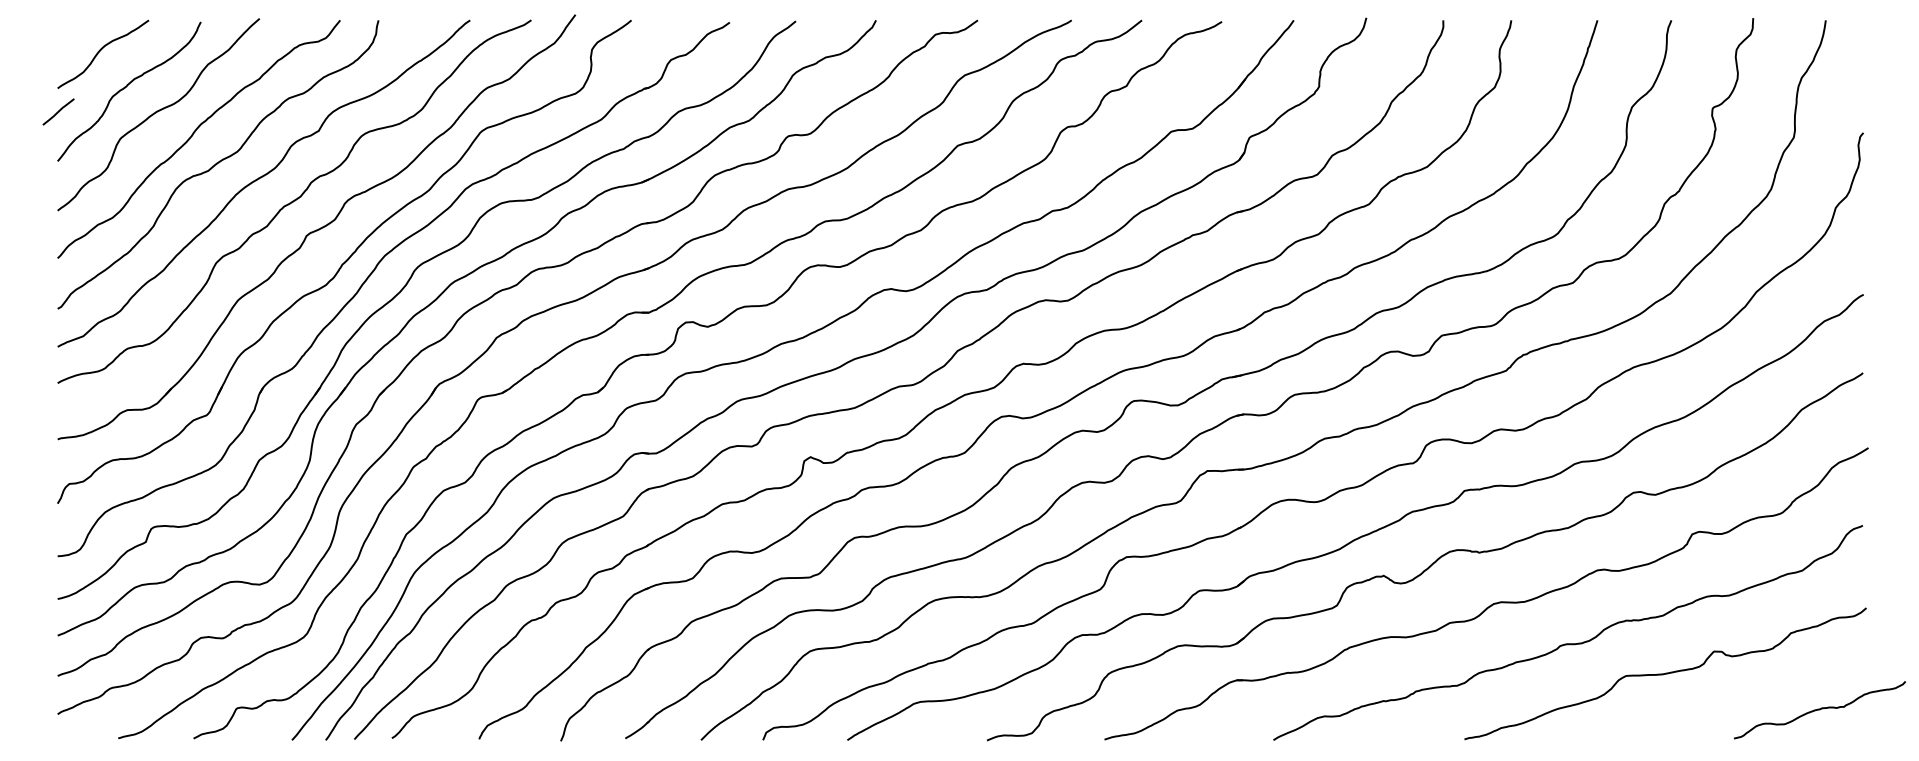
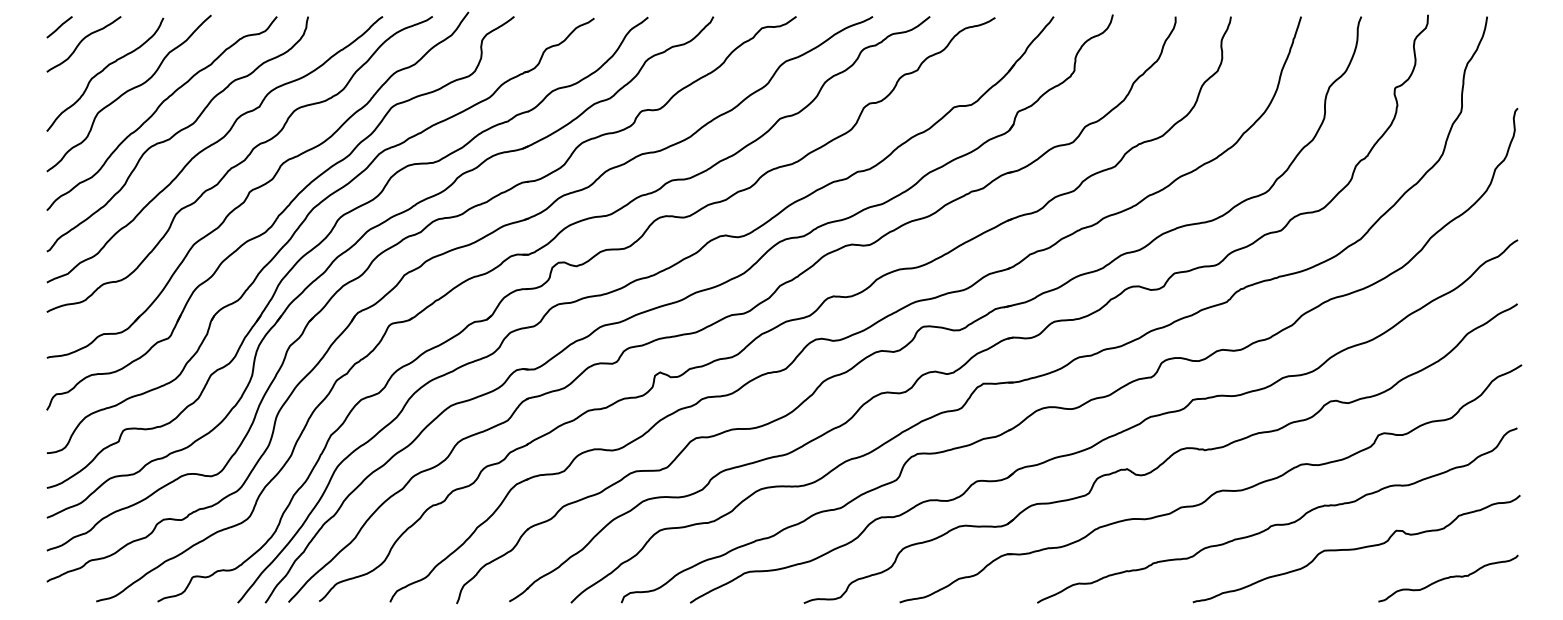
line: (58, 112) -> (59, 27), moved
curve: (1820, 710) -> (1448, 578), moved

